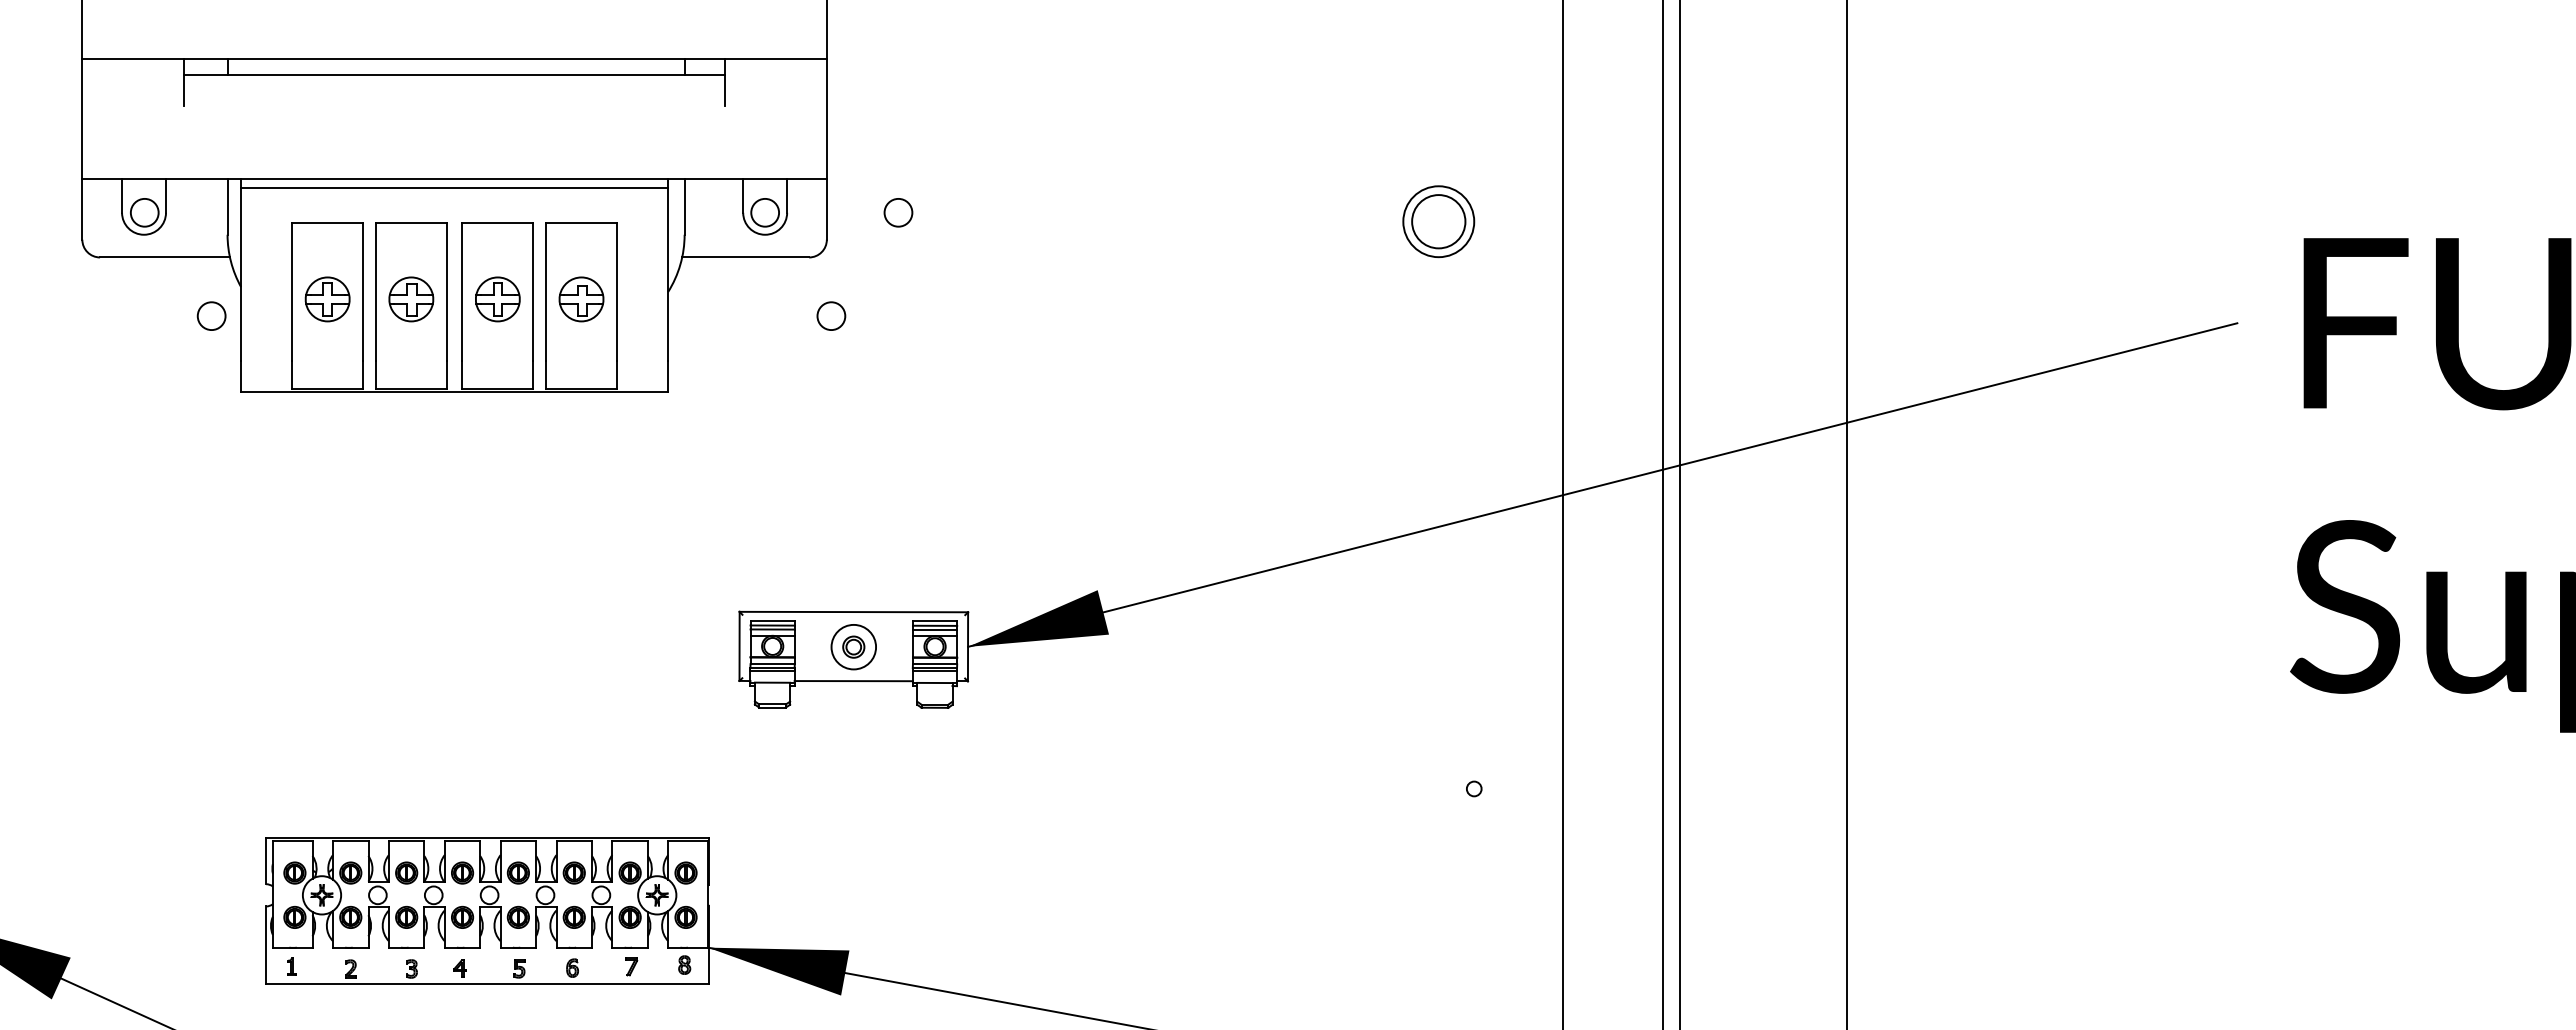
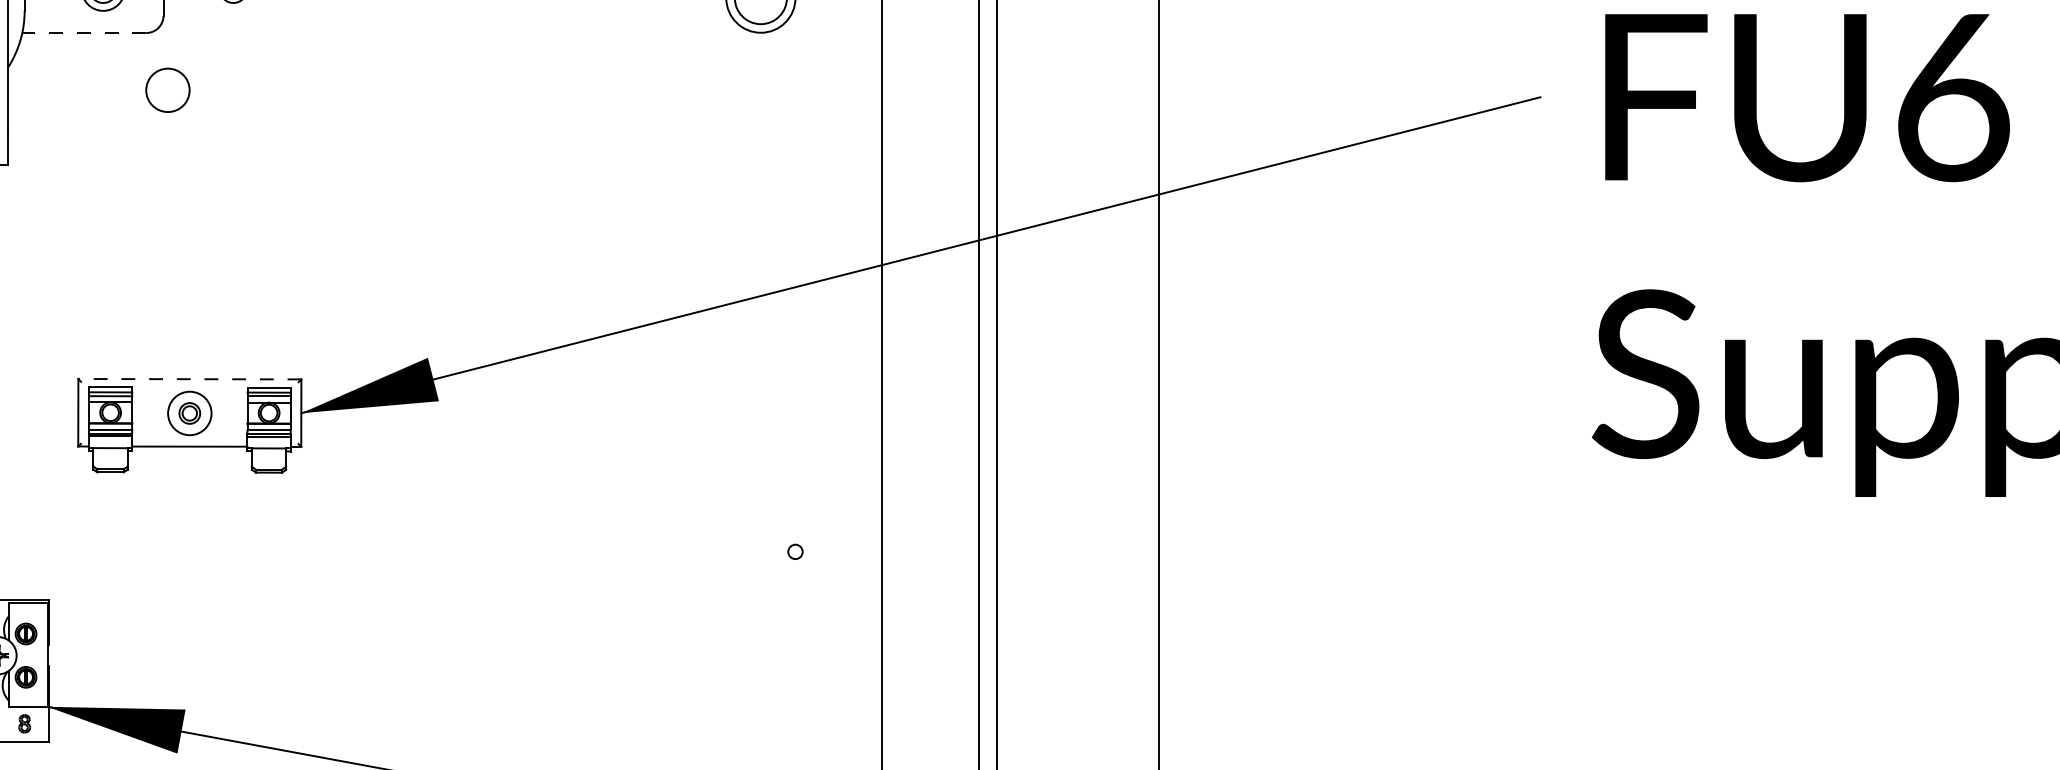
line: (745, 257) -> (84, 33), solid -> dashed
circle: (831, 316) -> (168, 90), size x1.6
line: (853, 612) -> (189, 379), solid -> dashed

